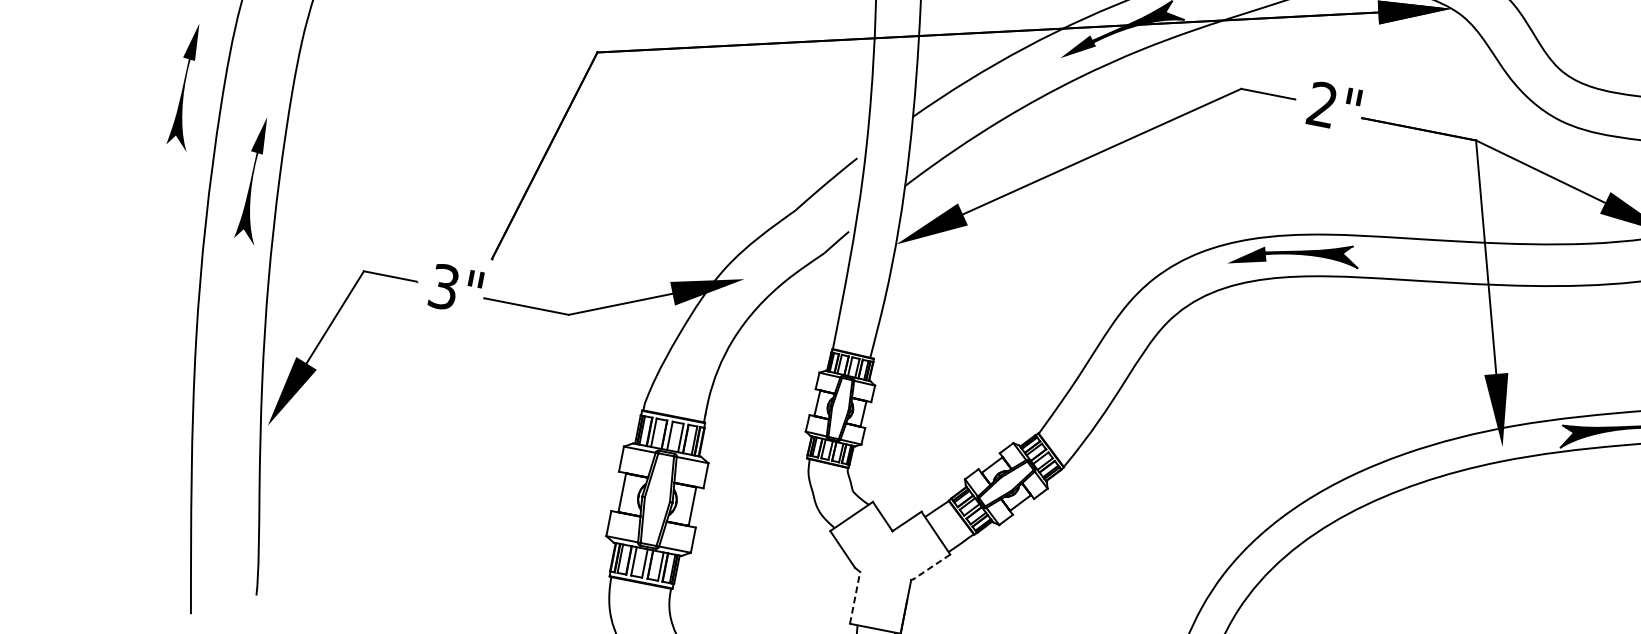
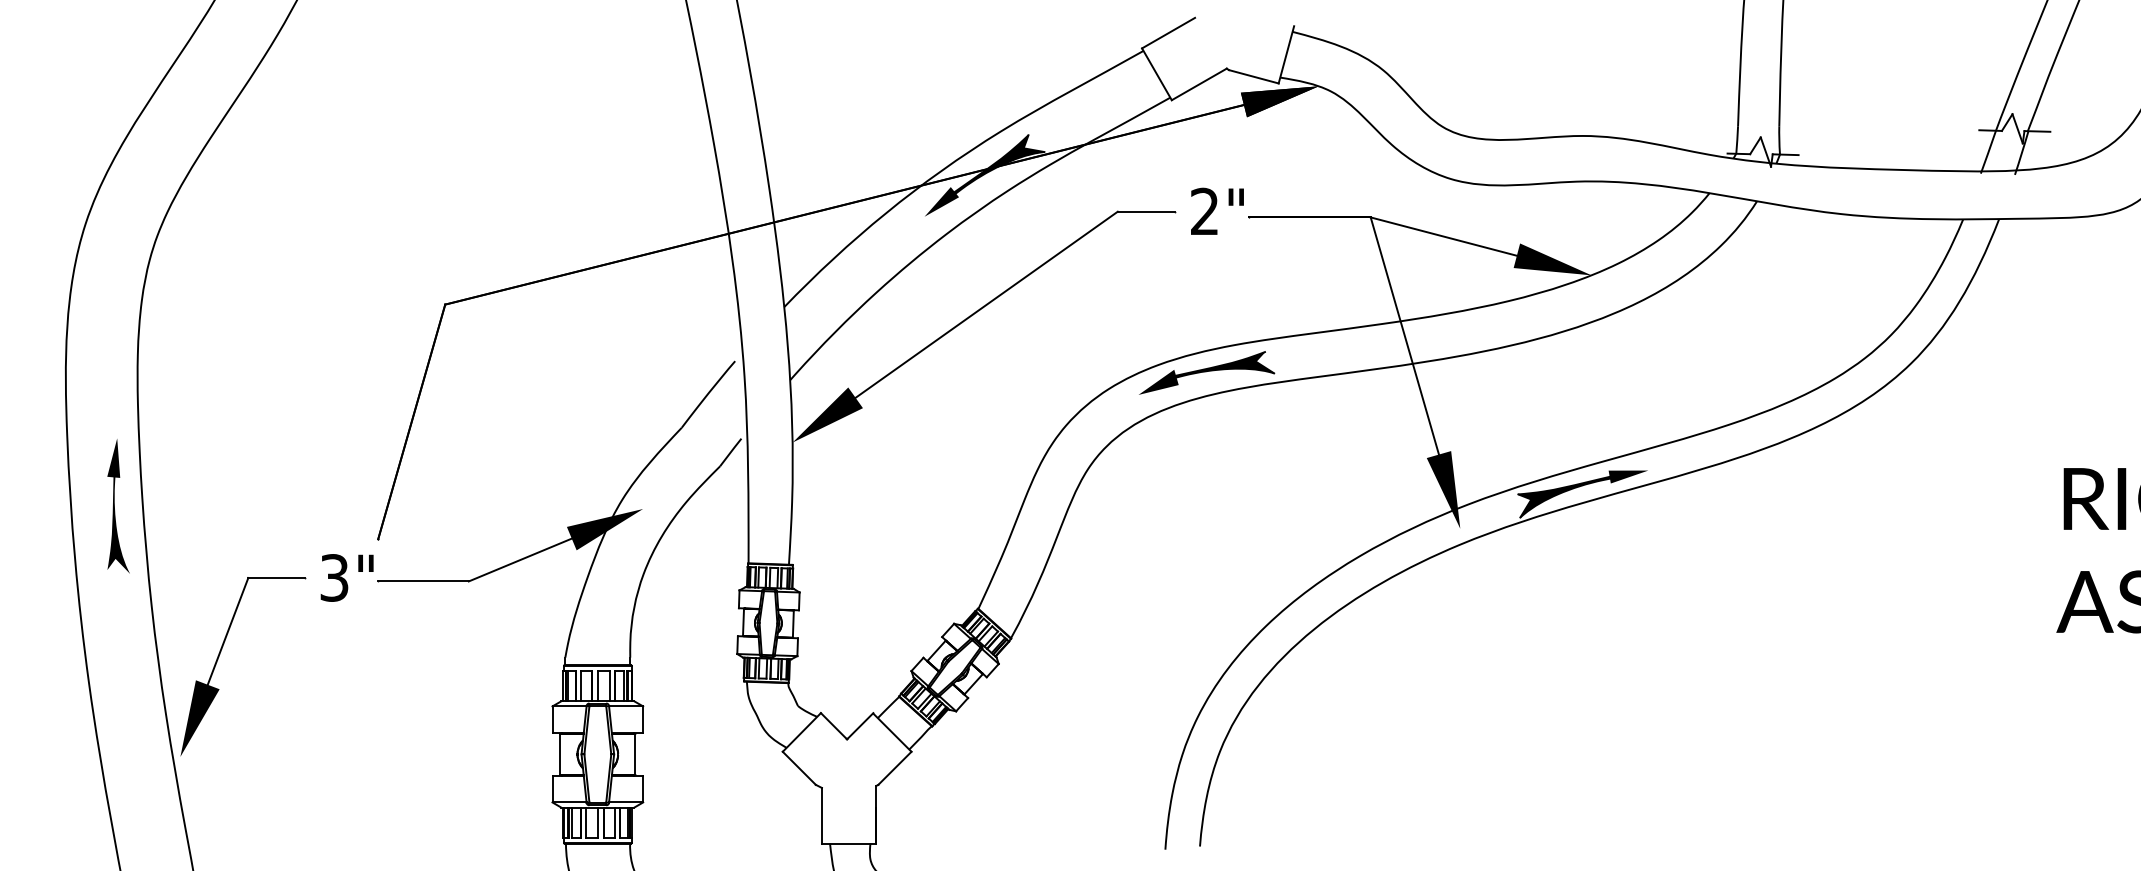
part: (188, 87) -> (29, 423), removed
line: (931, 567) -> (894, 768), dashed -> solid
line: (854, 597) -> (821, 815), dashed -> solid

